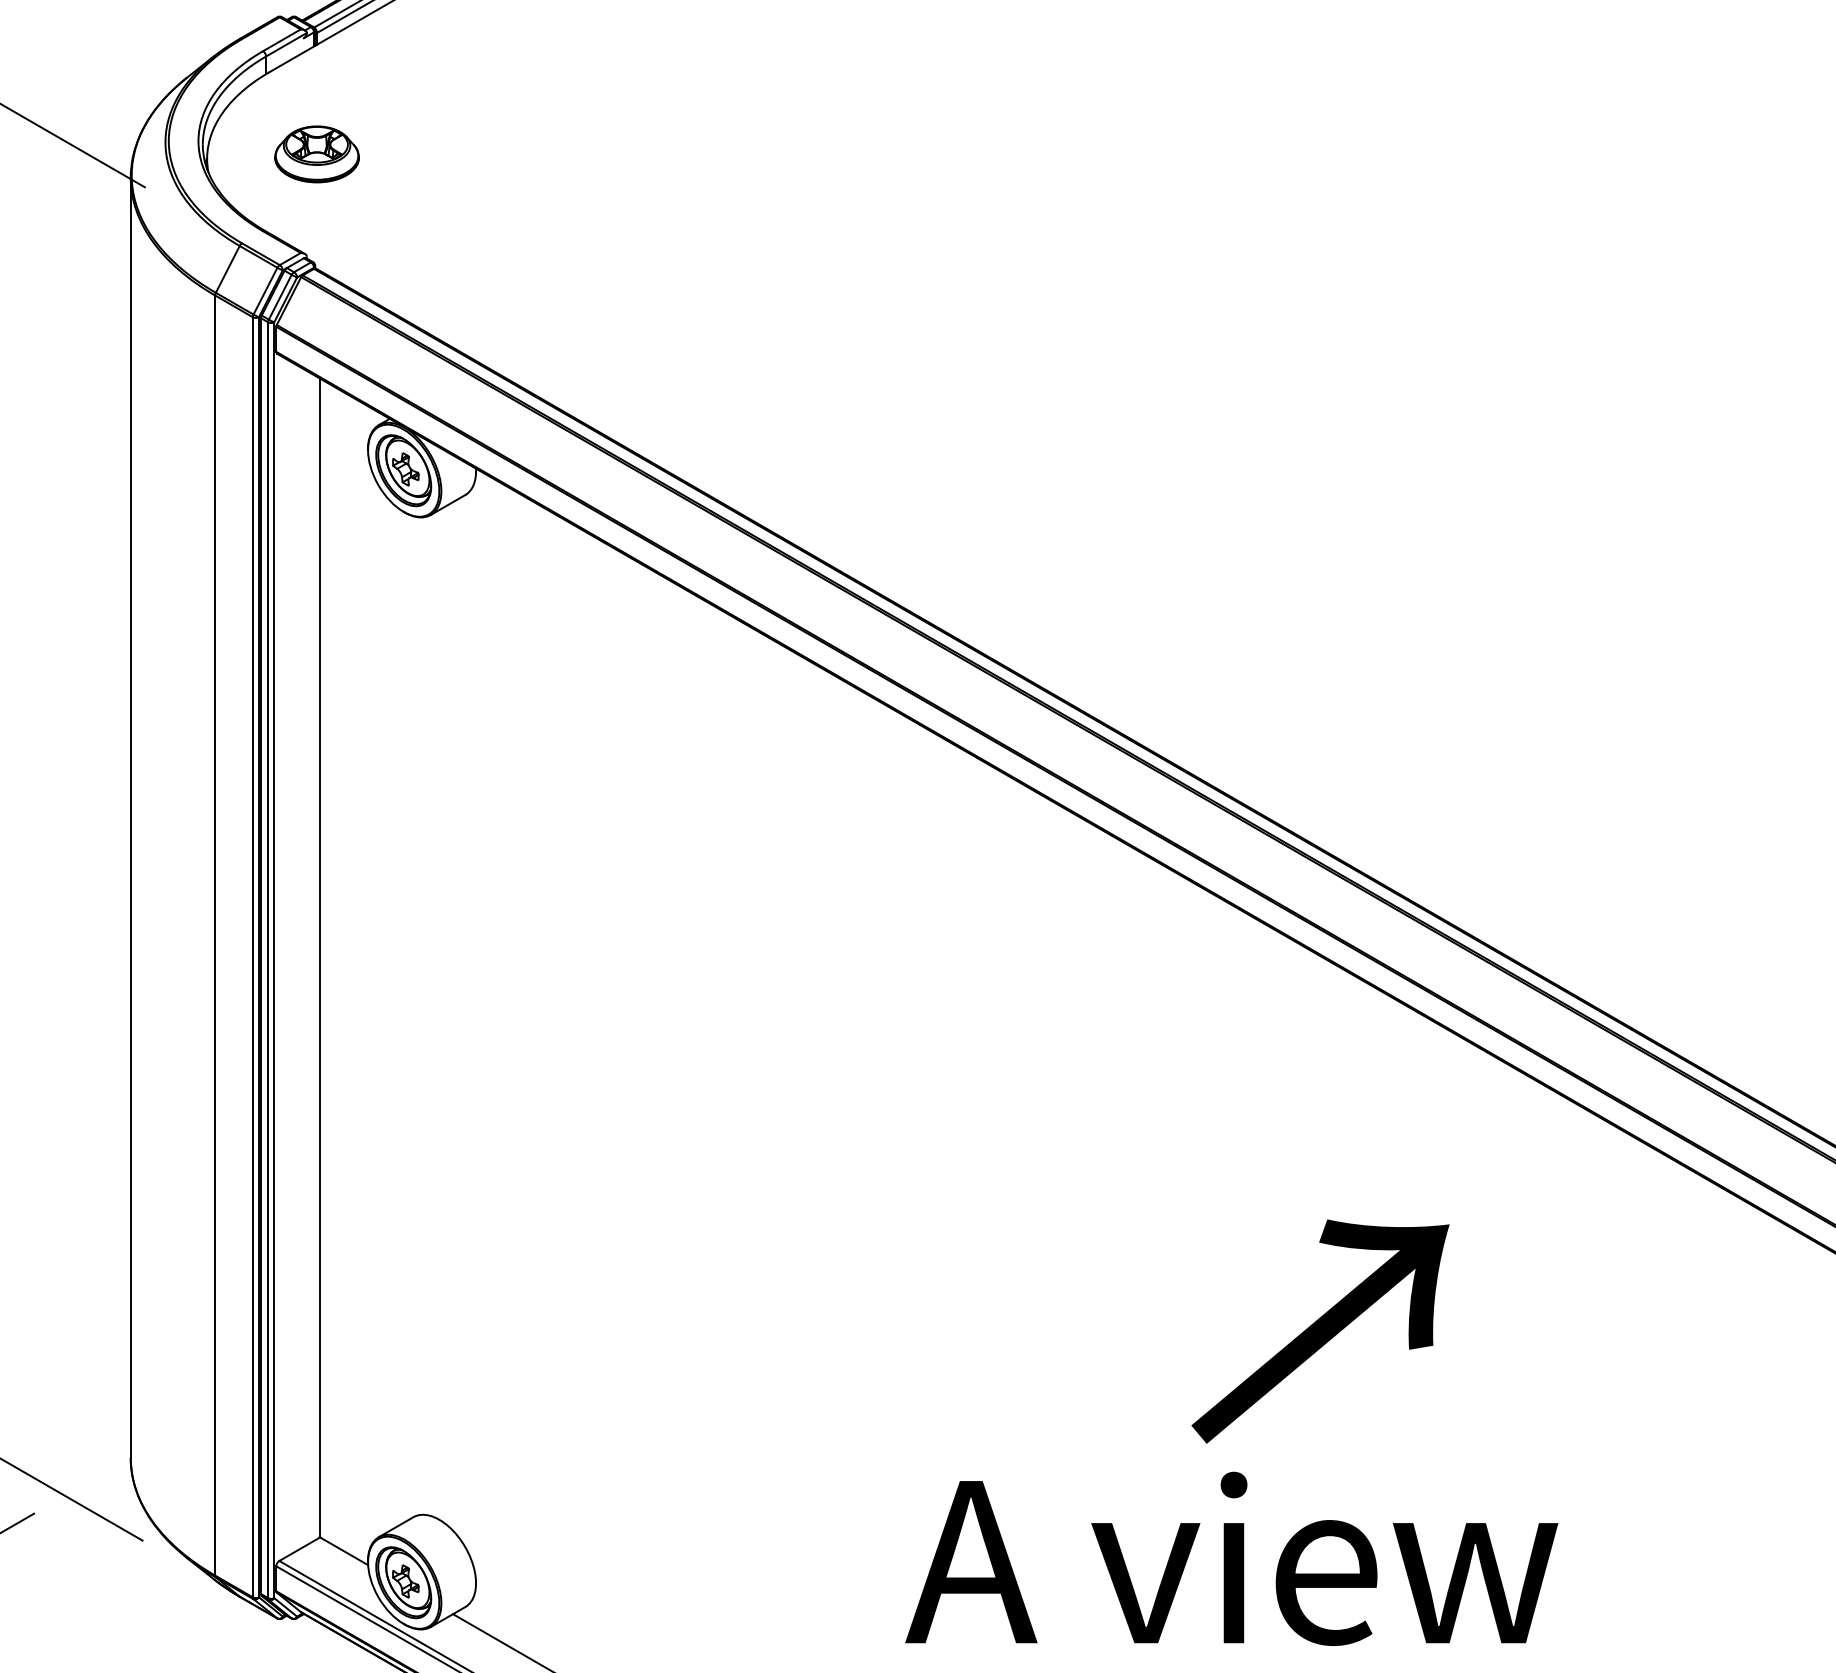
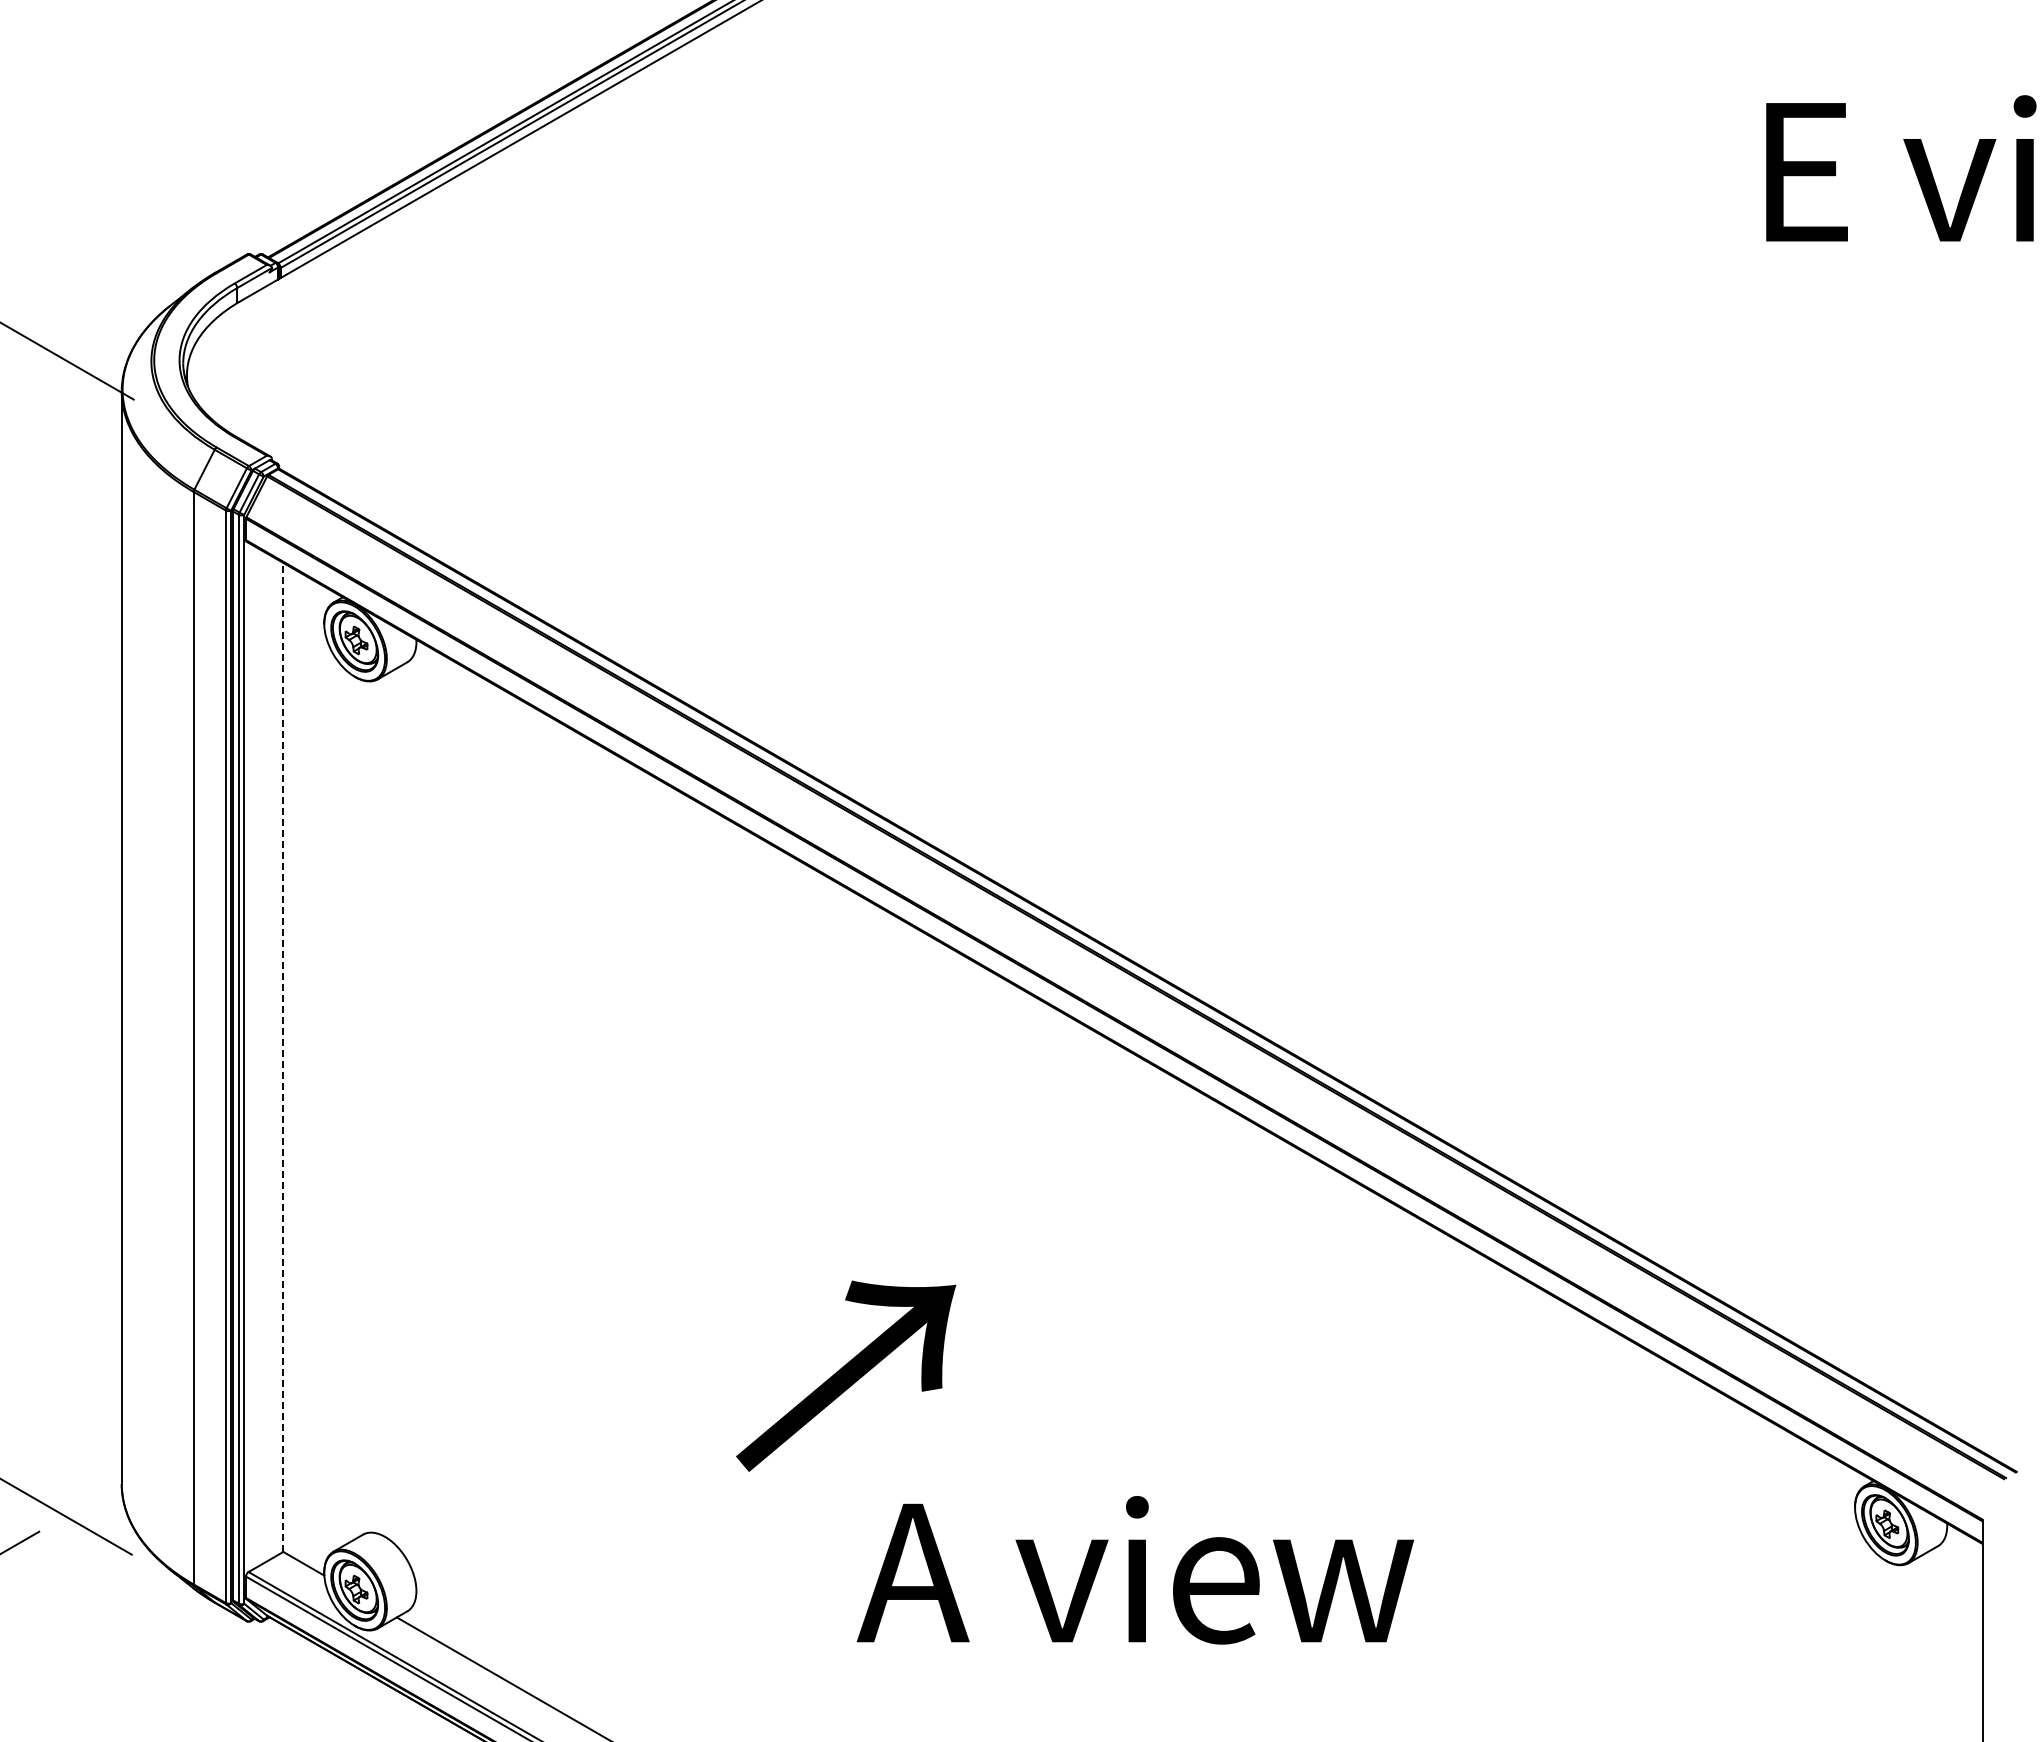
part: (316, 154) -> (280, 371), removed
line: (319, 956) -> (282, 1056), solid -> dashed
text: (1320, 1330) -> (846, 1375), moved
text: (1230, 1559) -> (1134, 1570), moved

